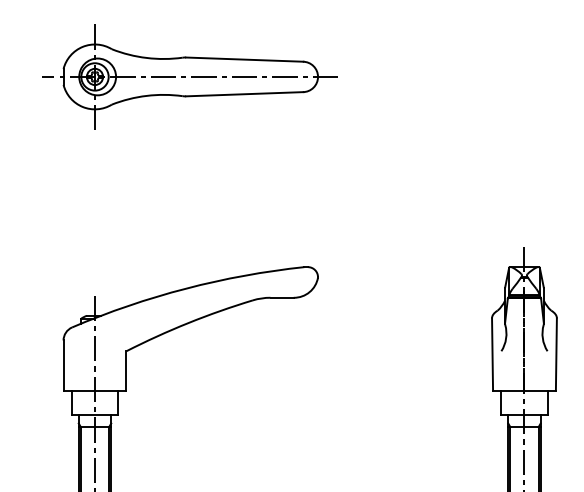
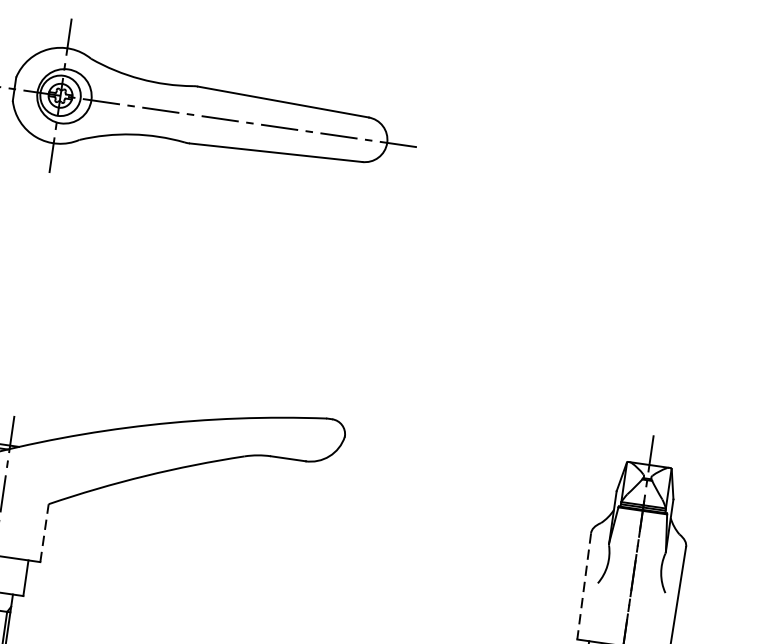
line: (492, 355) -> (583, 587), solid -> dashed
line: (126, 371) -> (44, 533), solid -> dashed

